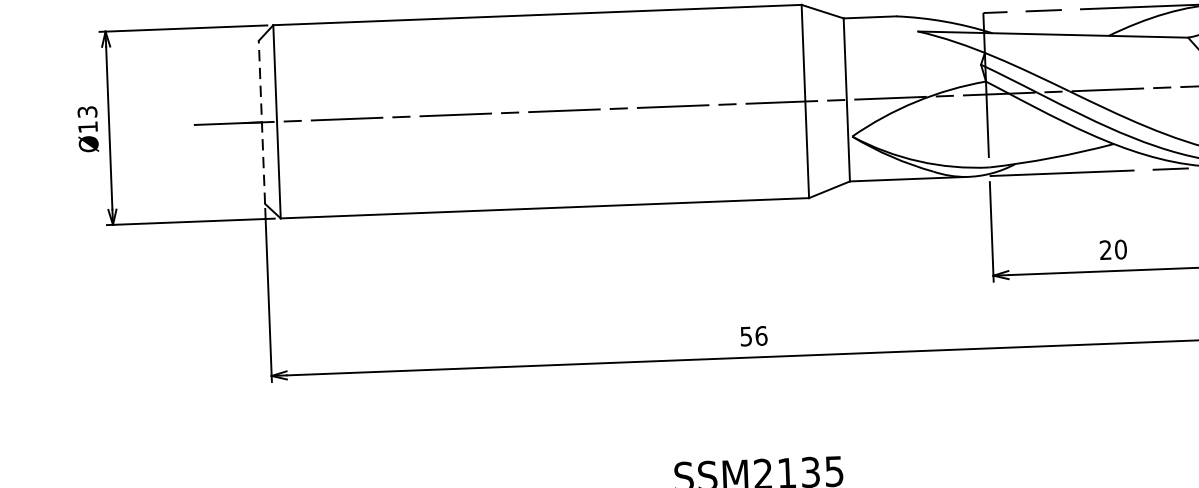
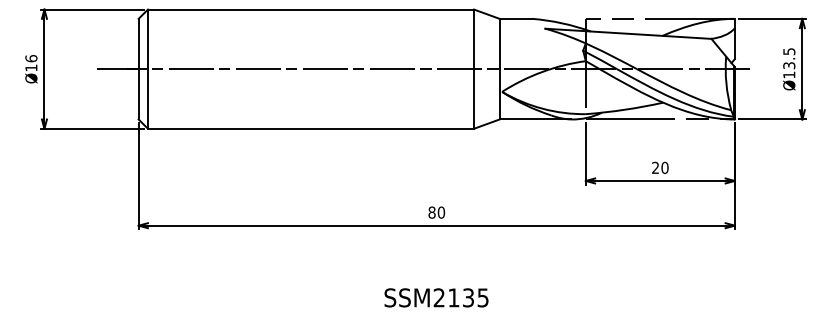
text: (87, 111) -> (31, 58), Ø13 -> Ø16
line: (261, 121) -> (138, 68), dashed -> solid
text: (753, 336) -> (436, 212), 56 -> 80

